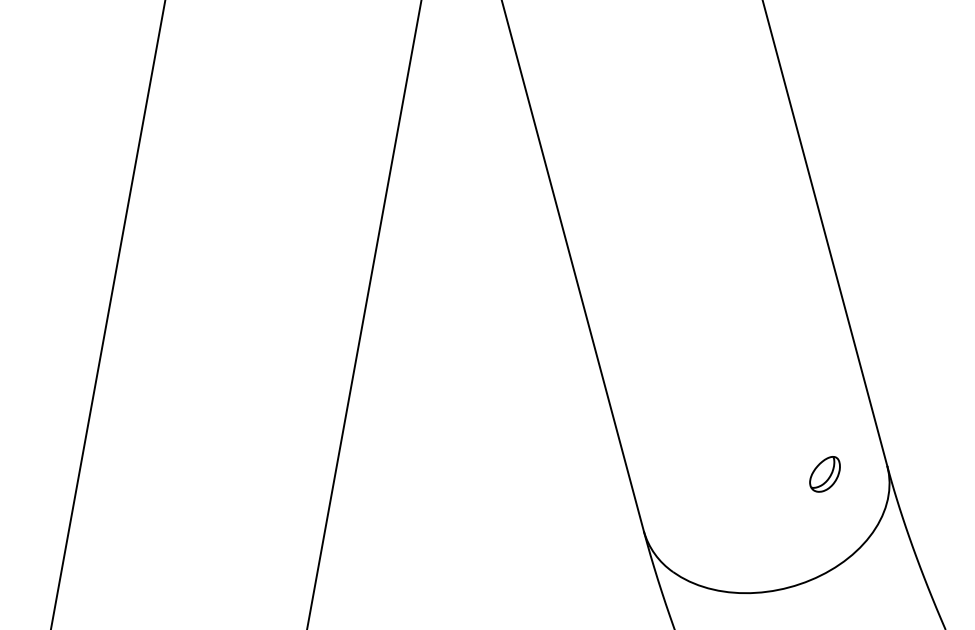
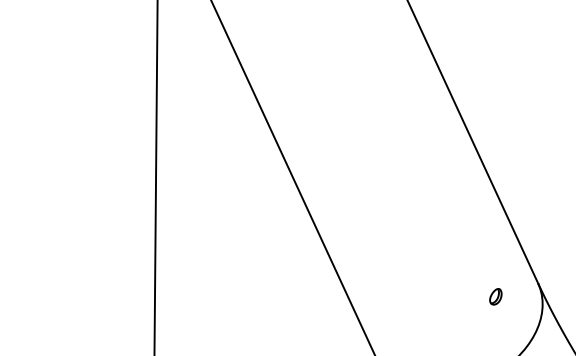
part: (824, 474) -> (495, 296), size x0.6

